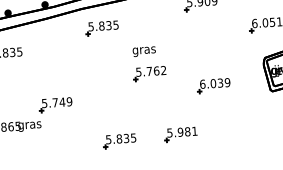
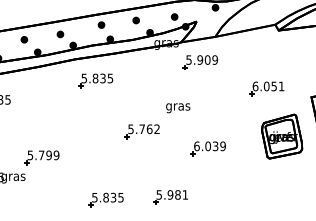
text: (144, 51) -> (178, 108), moved
text: (62, 102) -> (49, 155), 5.749 -> 5.799

